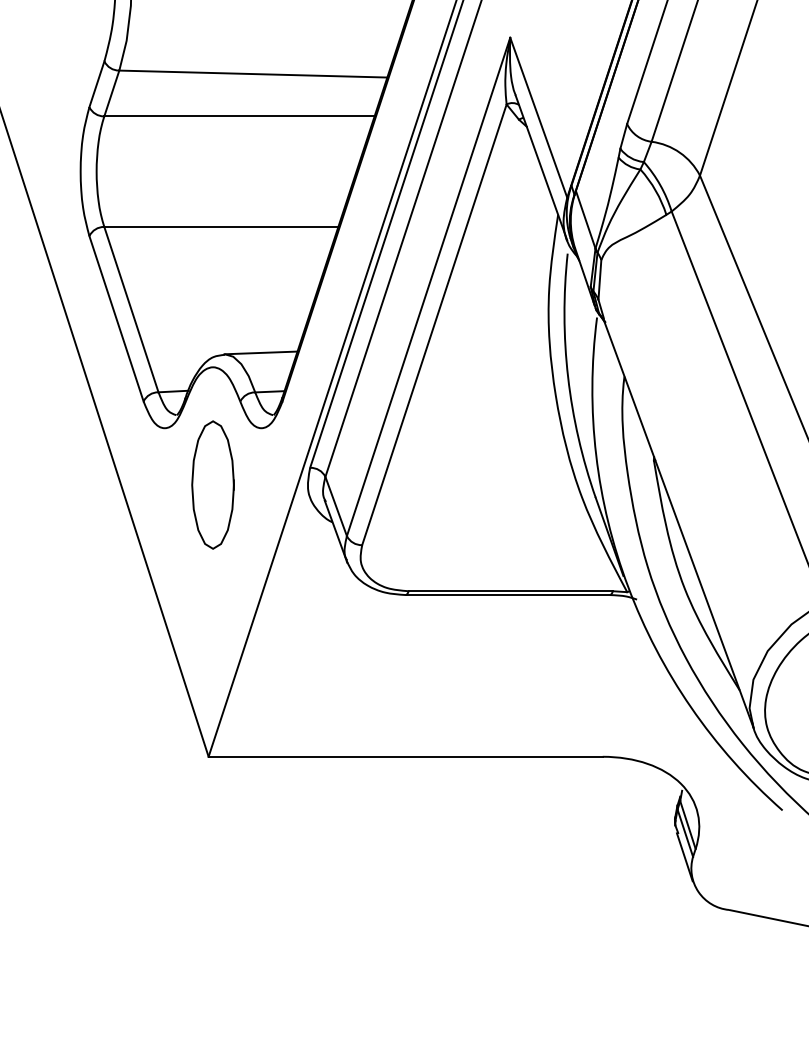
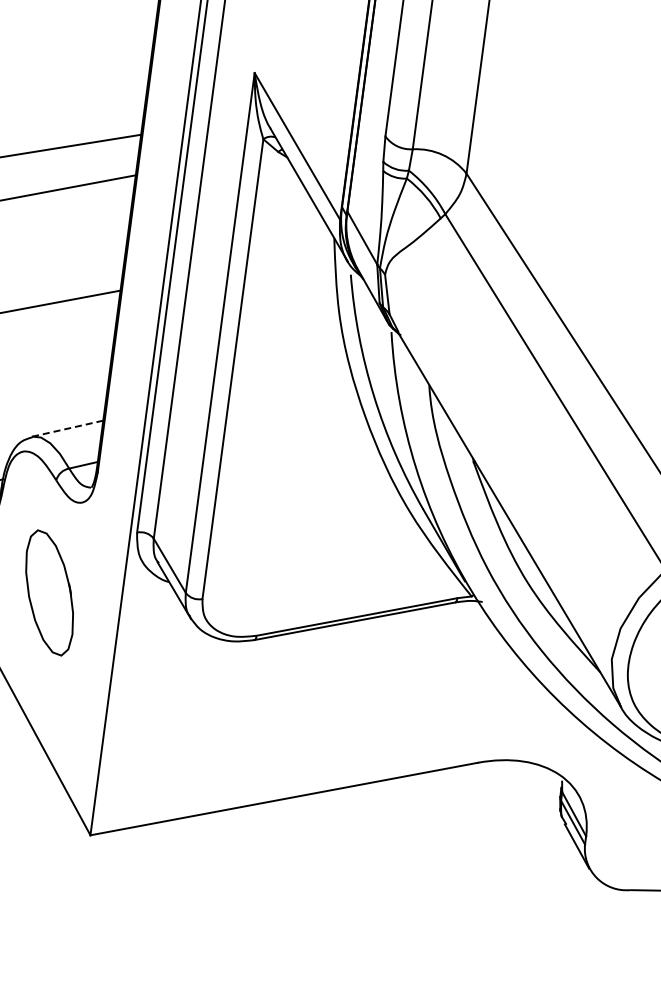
line: (260, 352) -> (67, 428), solid -> dashed
part: (212, 484) -> (48, 592), moved

